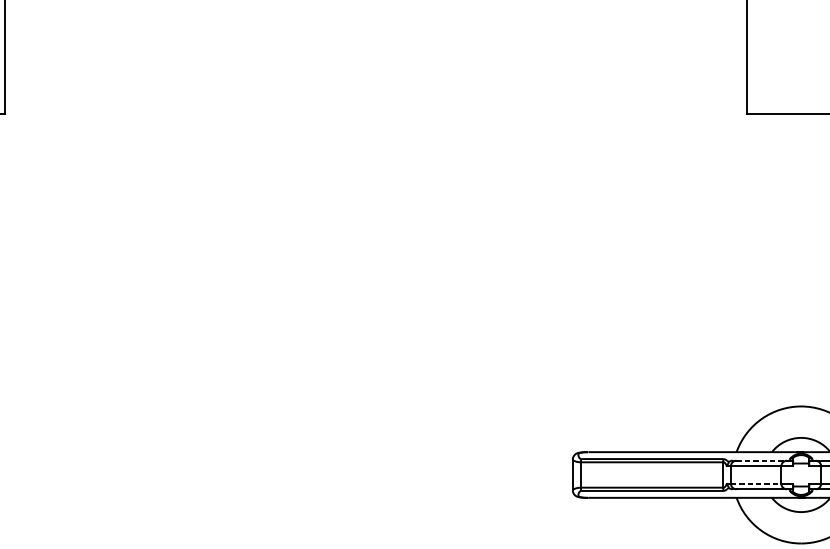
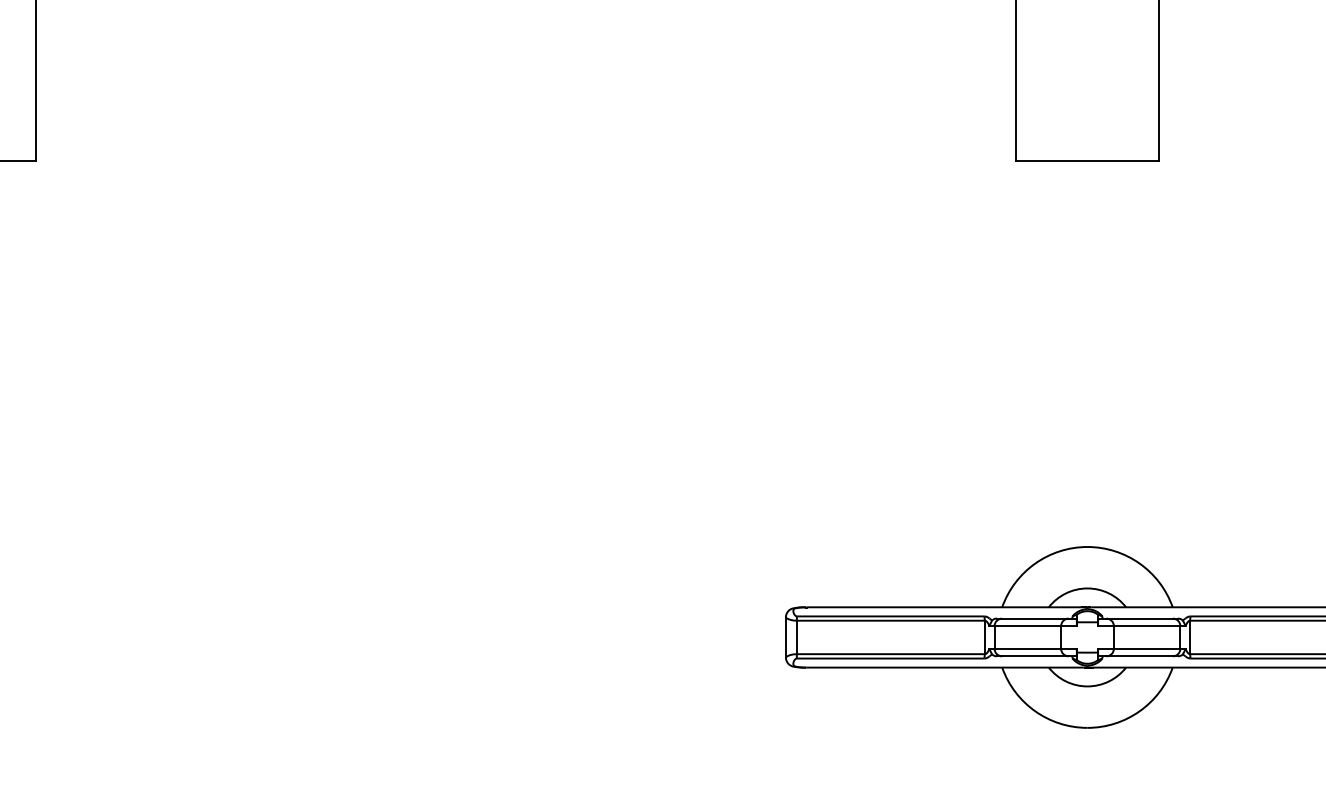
line: (761, 460) -> (1035, 618), dashed -> solid
line: (756, 483) -> (1028, 648), dashed -> solid

